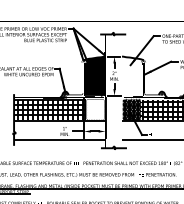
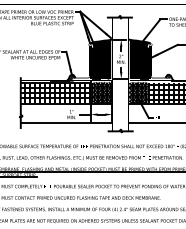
fill: (132, 76) -> (139, 59), added
hatch: (95, 109) -> (102, 92), added

